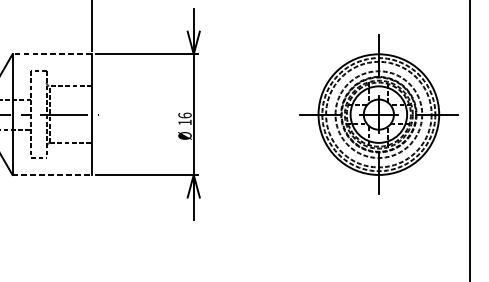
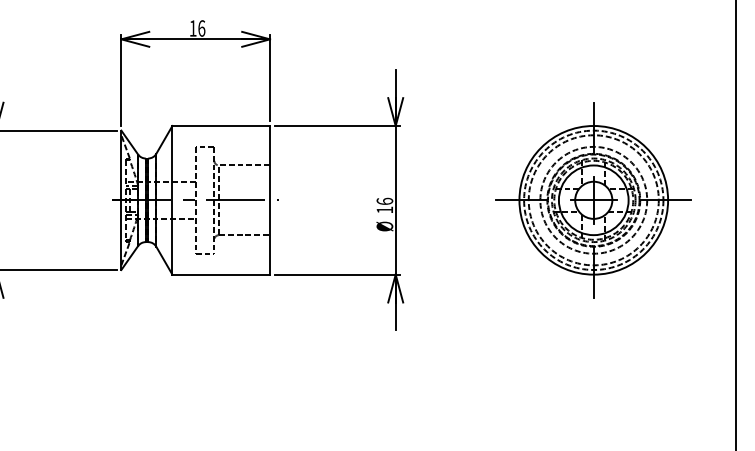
line: (52, 53) -> (221, 125), dashed -> solid
part: (378, 114) -> (593, 200), moved
line: (52, 174) -> (221, 274), dashed -> solid

